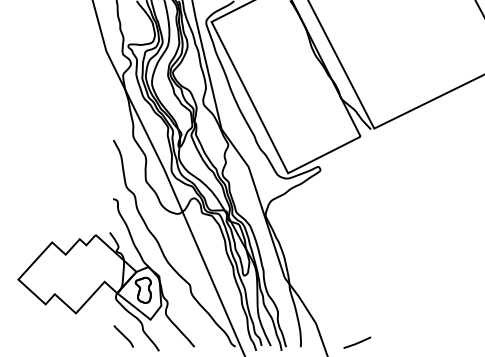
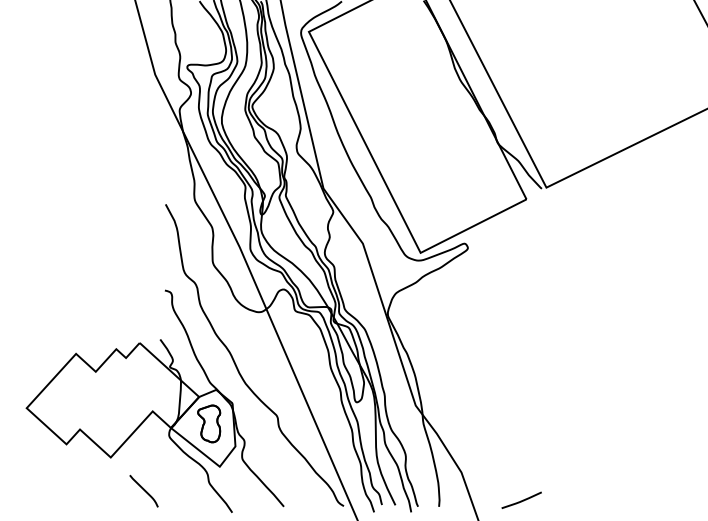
line: (123, 336) -> (143, 491), moved

